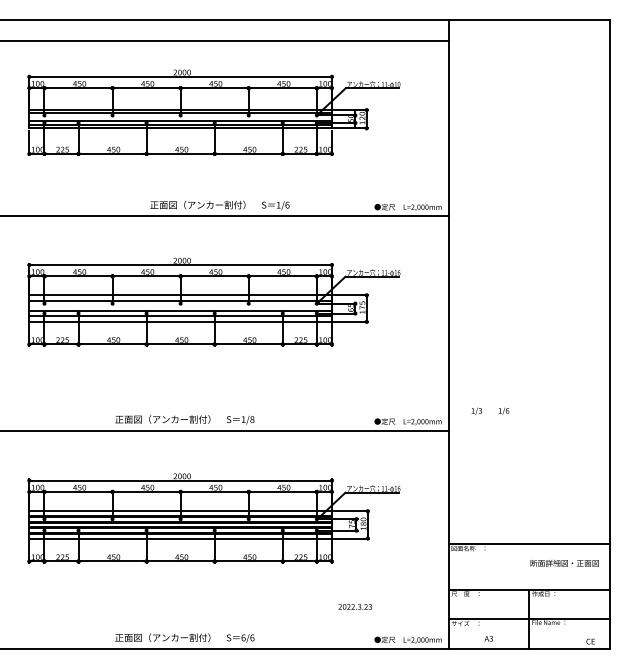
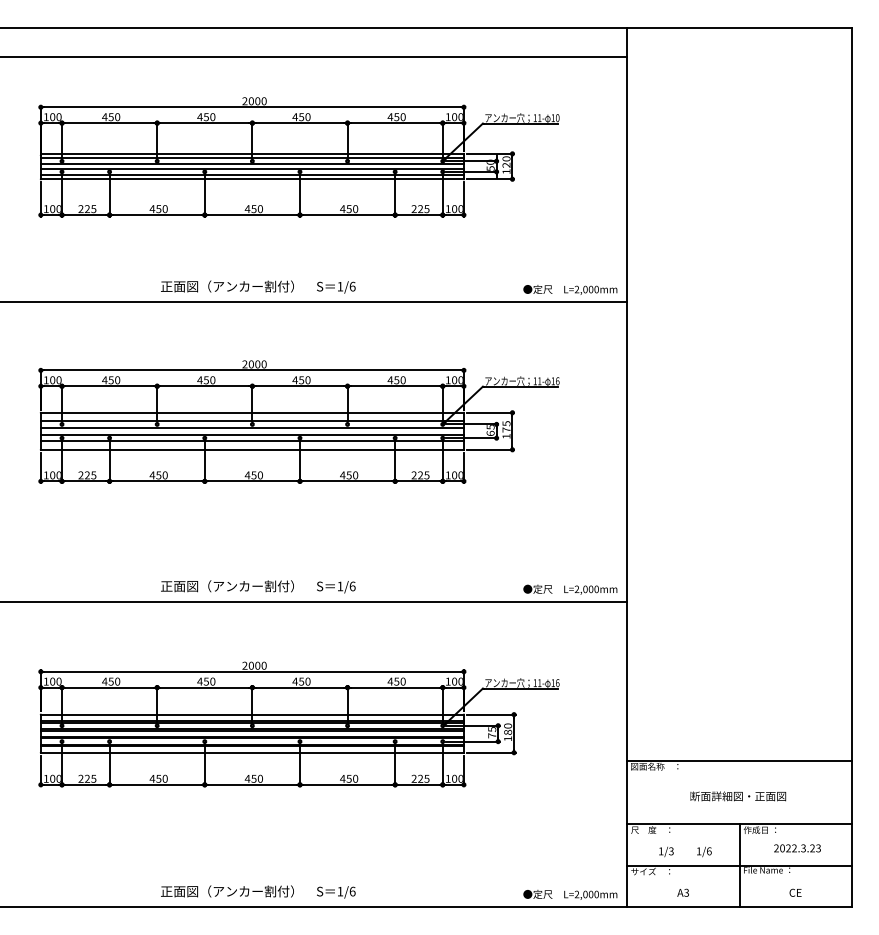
line: (180, 117) -> (251, 164), added
text: (220, 205) -> (258, 286), moved
line: (180, 305) -> (251, 427), added
text: (490, 411) -> (685, 851), moved
text: (252, 419) -> (352, 586), 1/8 -> 1/6
text: (564, 563) -> (738, 796), moved
text: (355, 607) -> (797, 848), moved
text: (243, 637) -> (340, 891), 6/6 -> 1/6
text: (590, 641) -> (795, 892), moved

